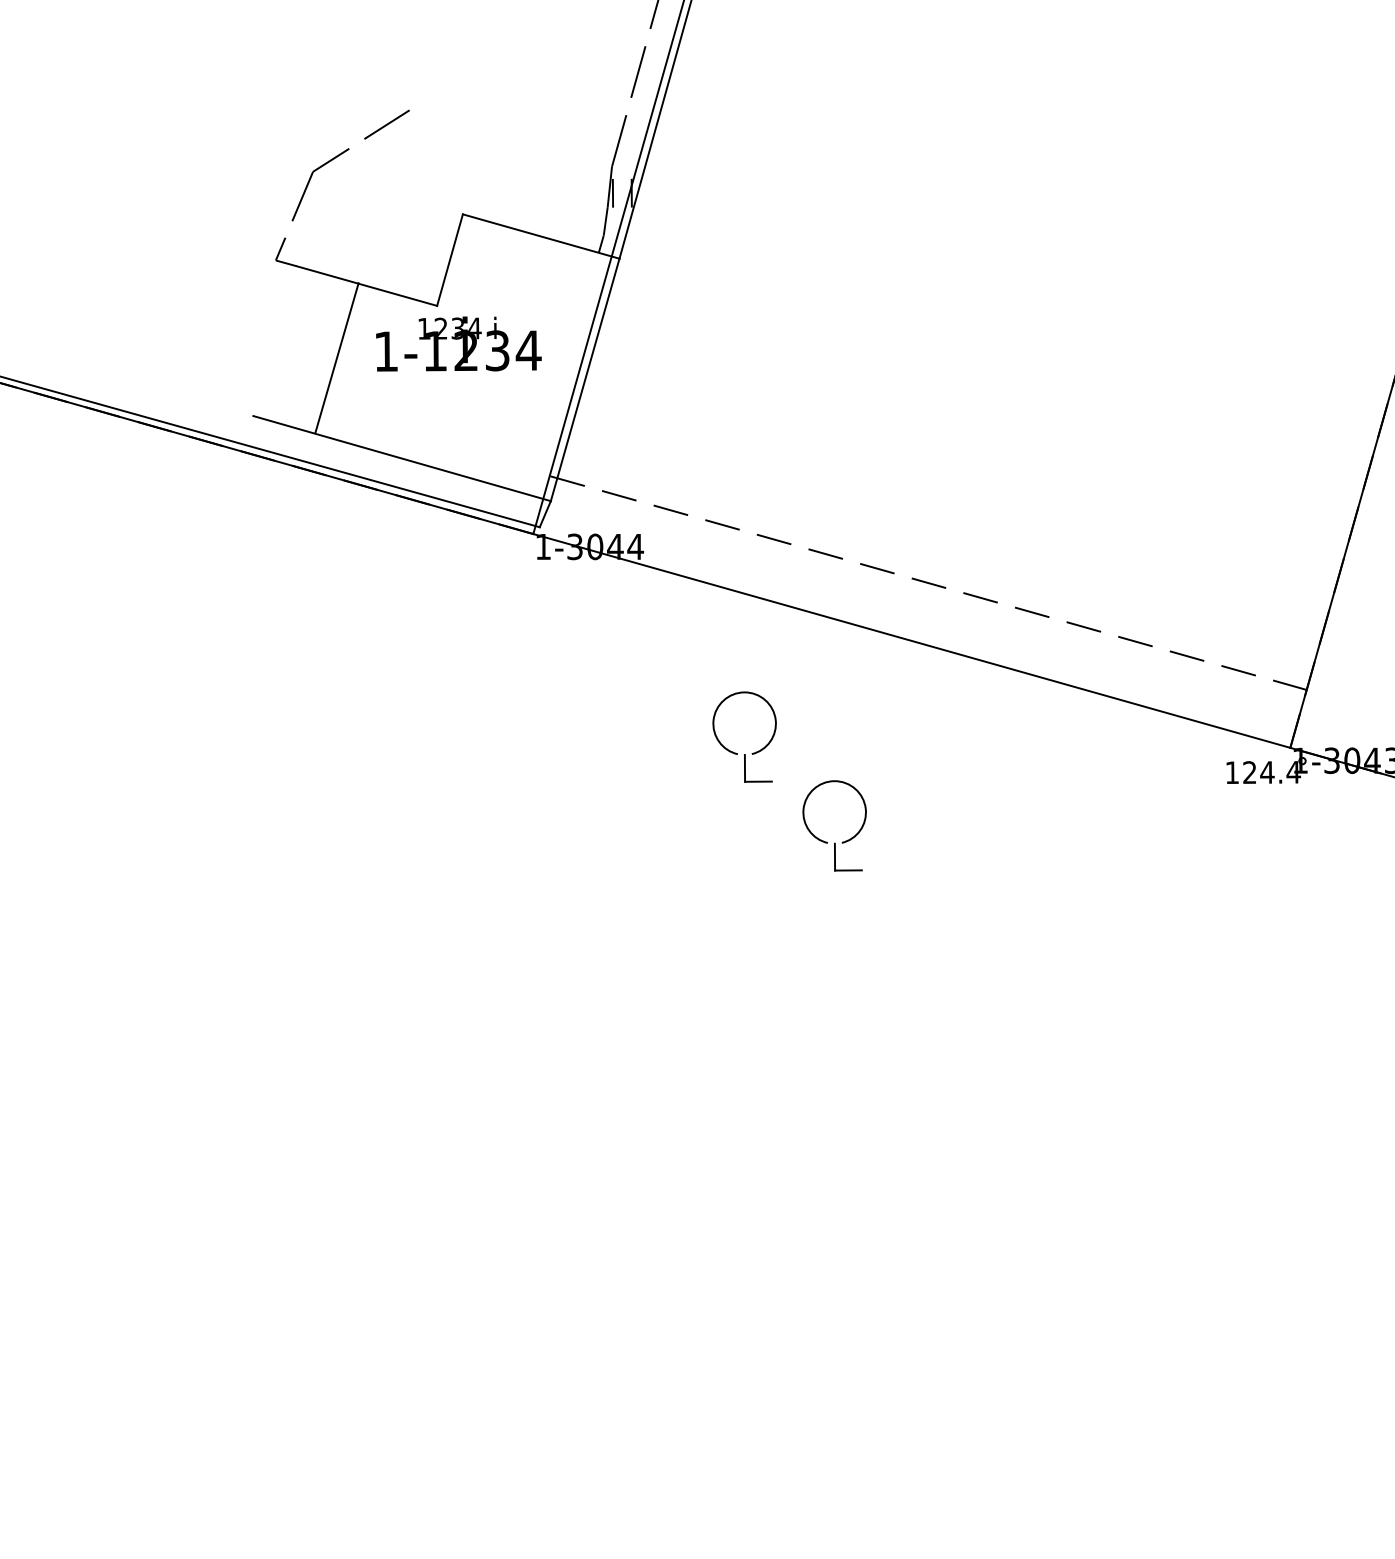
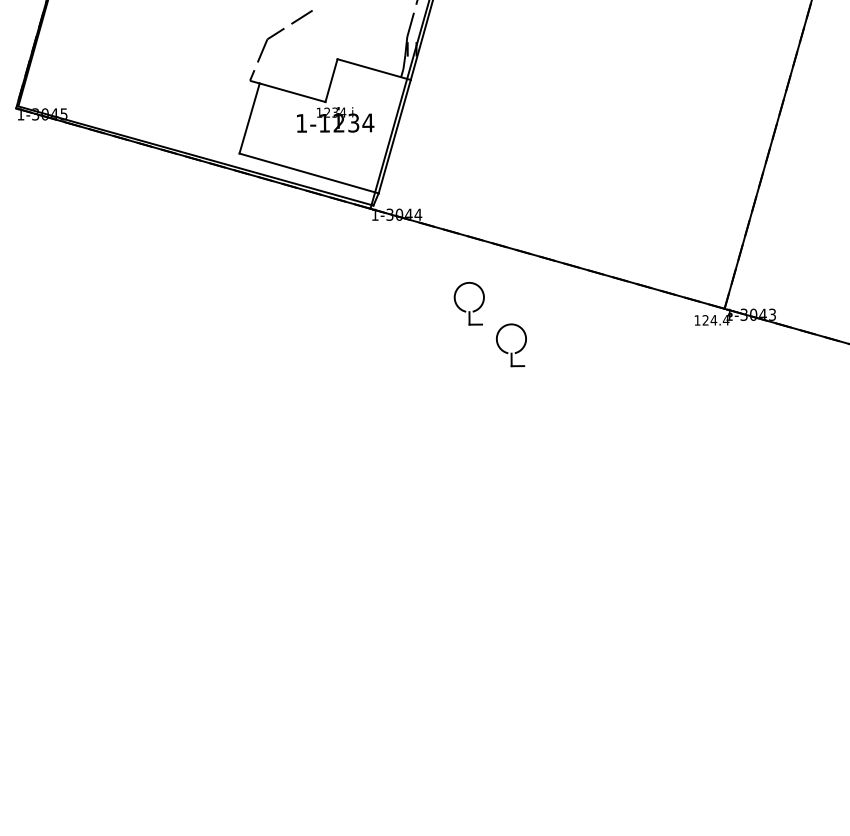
line: (336, 358) -> (249, 118), moved
line: (928, 582) -> (547, 258), moved

